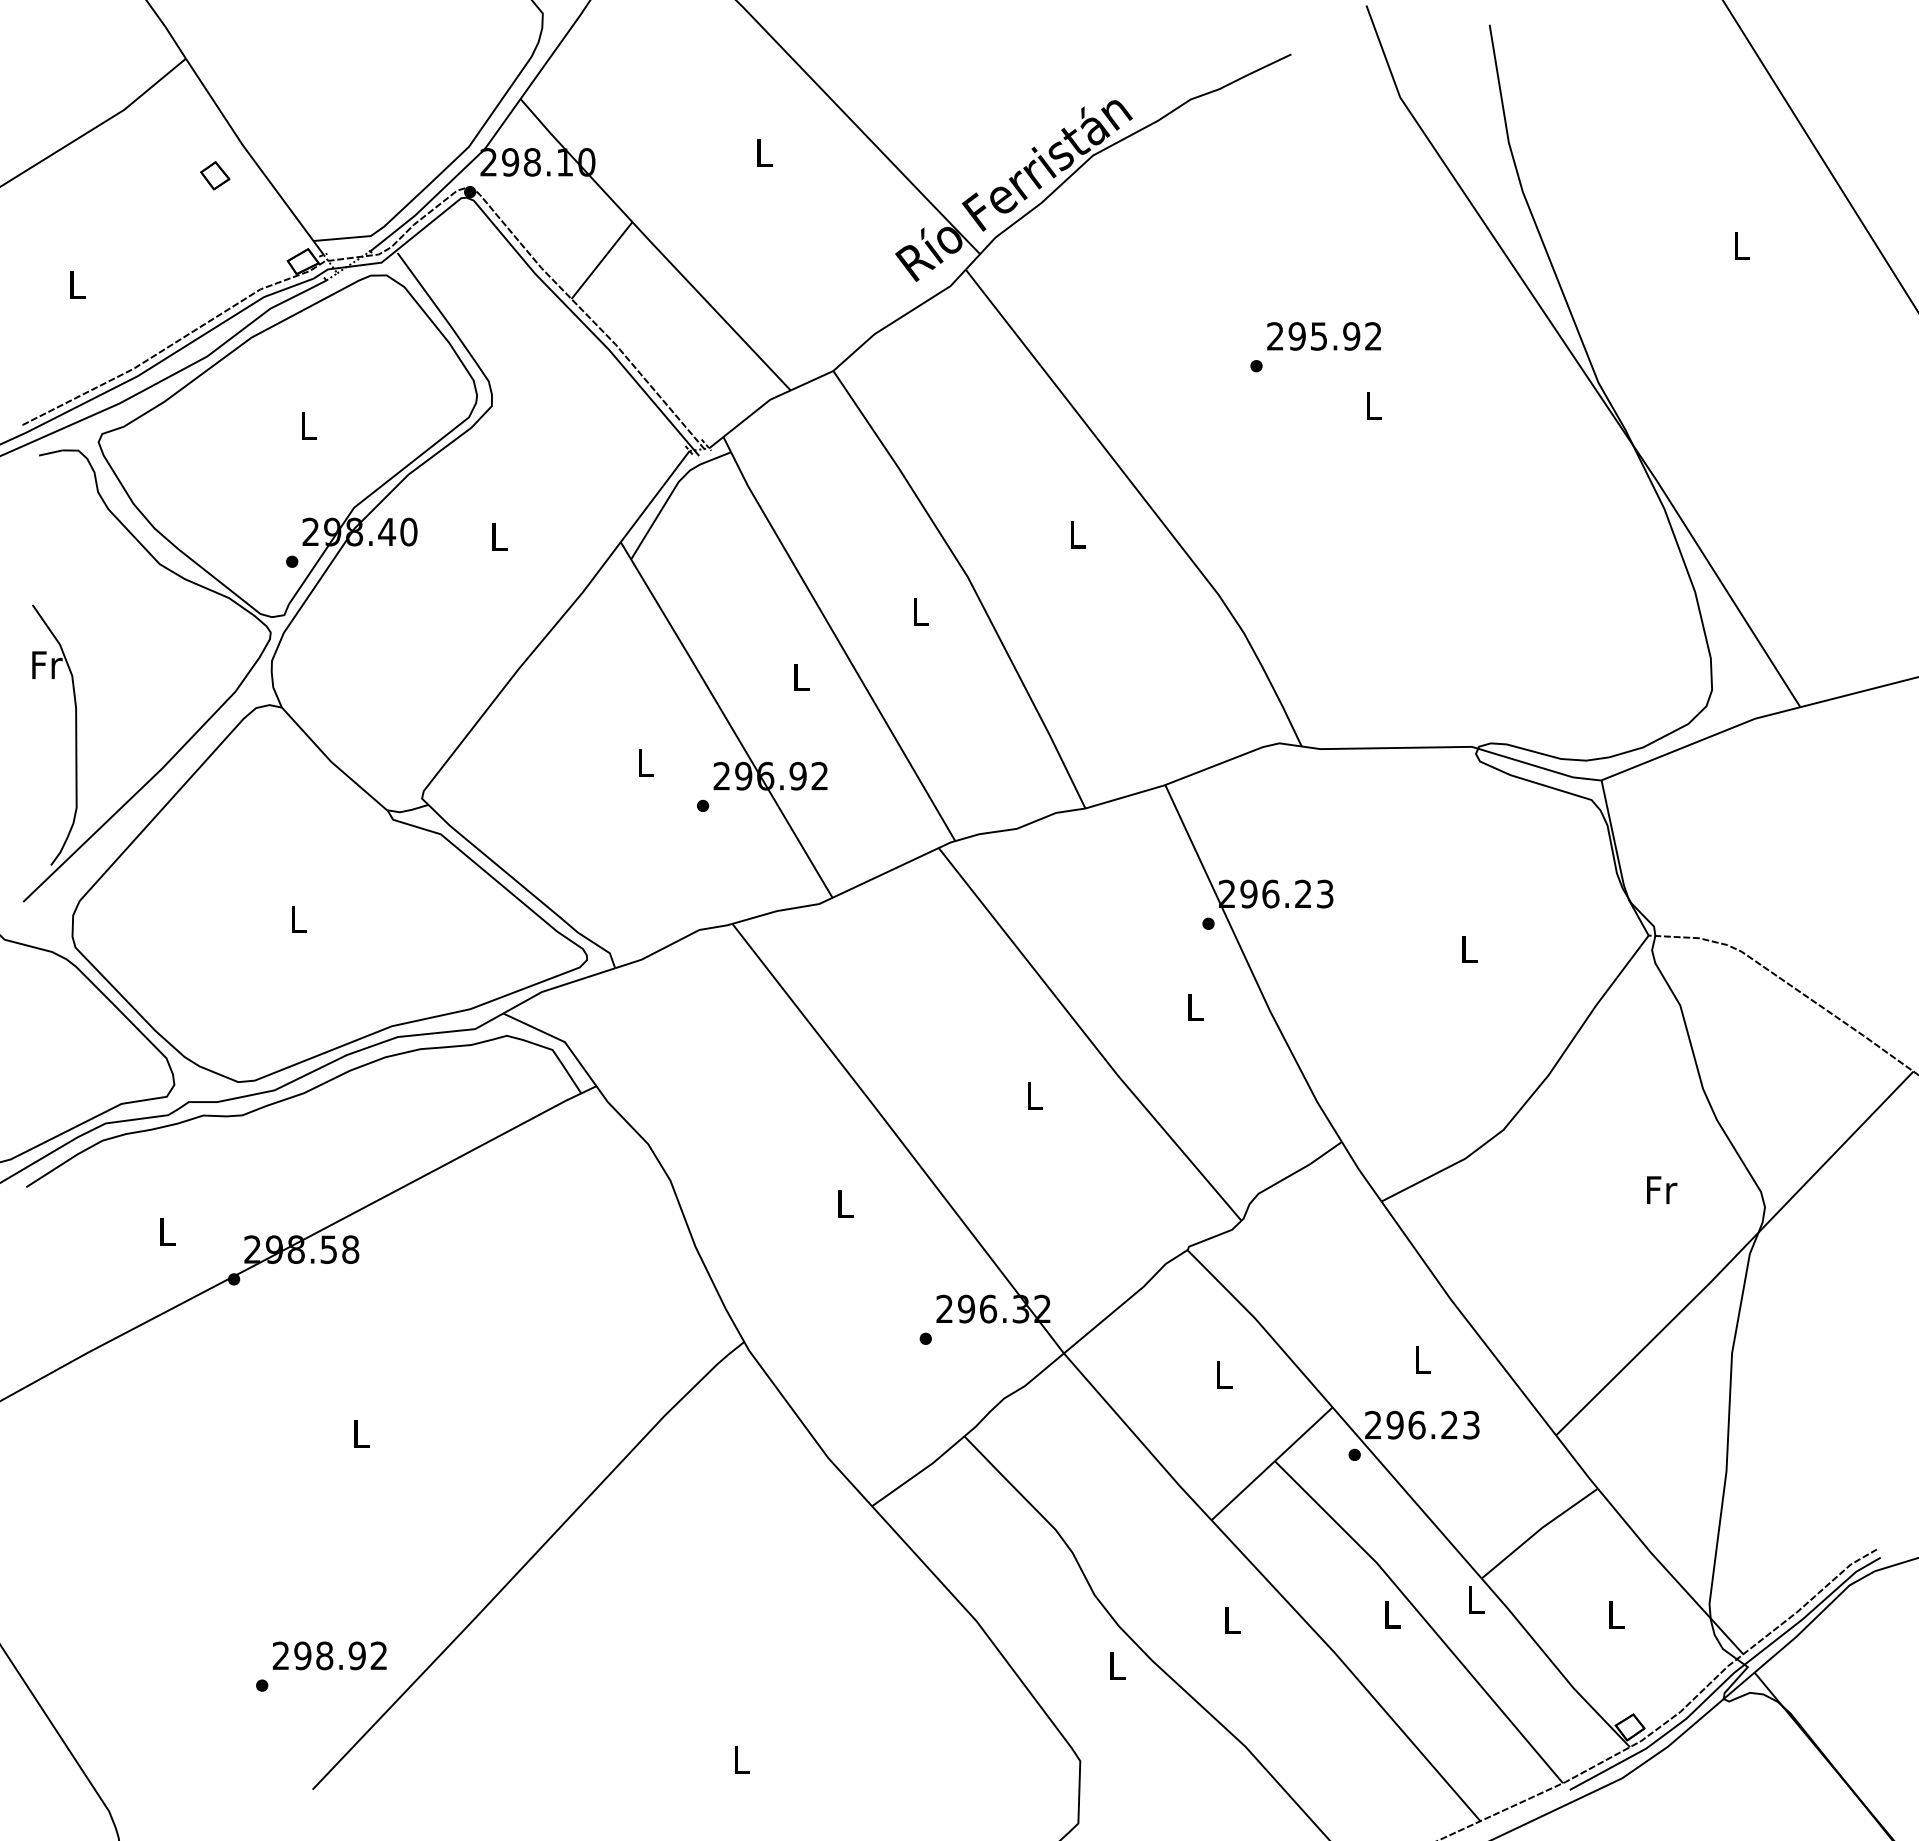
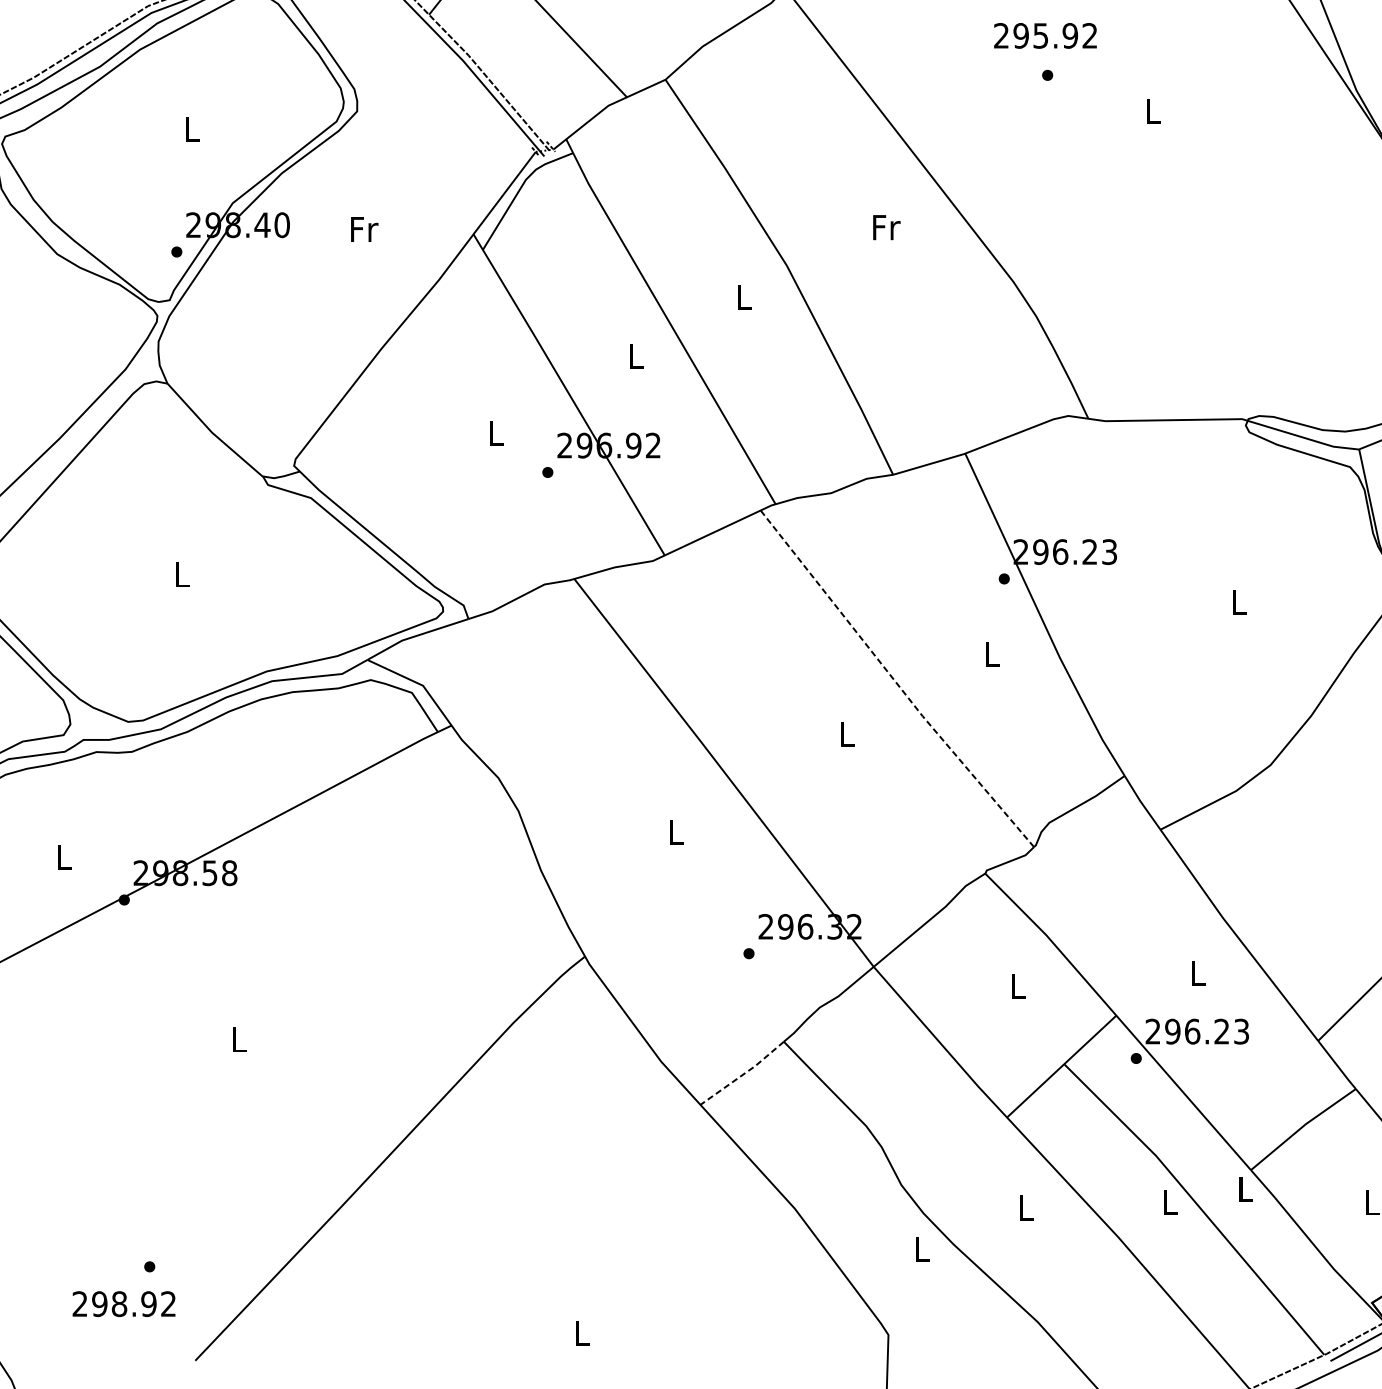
text: (1323, 336) -> (1044, 35), moved
text: (1078, 534) -> (886, 227), L -> Fr
text: (500, 536) -> (364, 229), L -> Fr
line: (1087, 1036) -> (895, 680), solid -> dashed
line: (919, 1472) -> (743, 1074), solid -> dashed
text: (329, 1655) -> (123, 1303), moved

